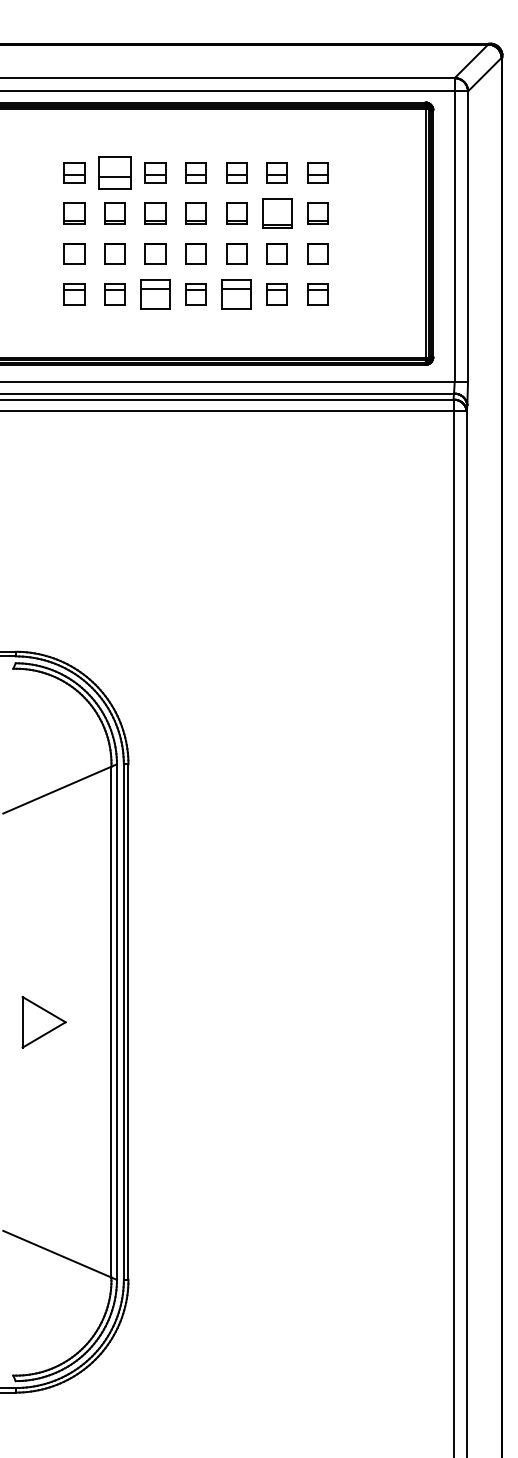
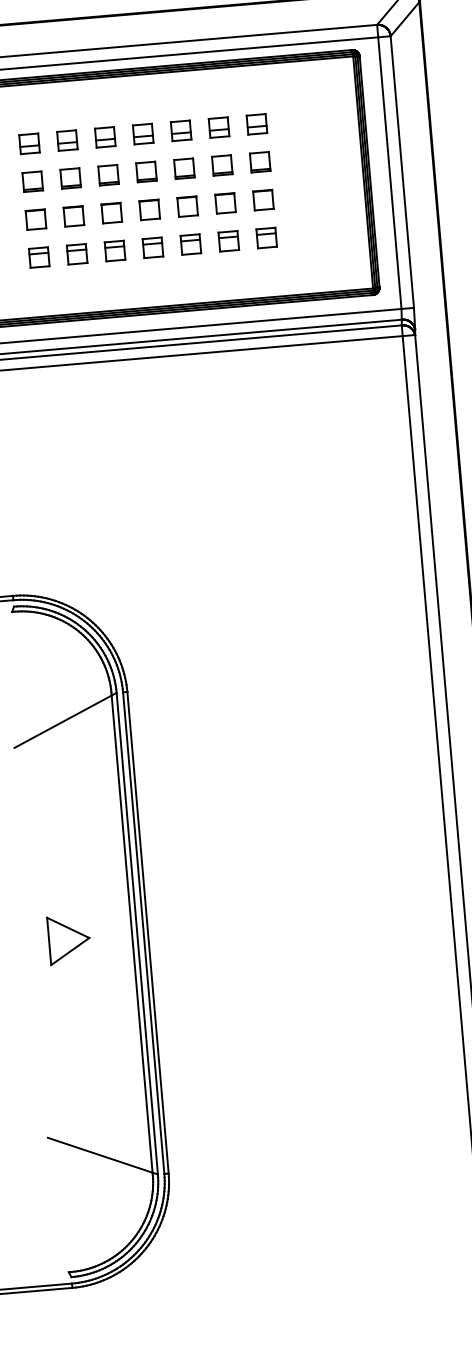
part: (114, 172) -> (66, 140), size x0.62
part: (276, 213) -> (221, 165), size x0.71
part: (155, 294) -> (115, 250), size x0.71
part: (236, 294) -> (190, 244), size x0.71

